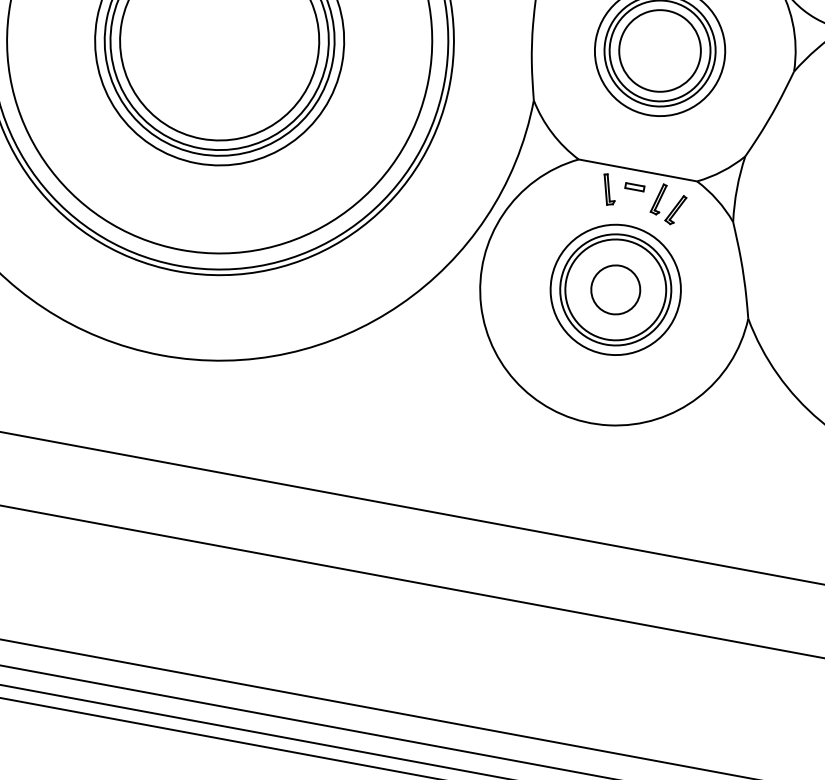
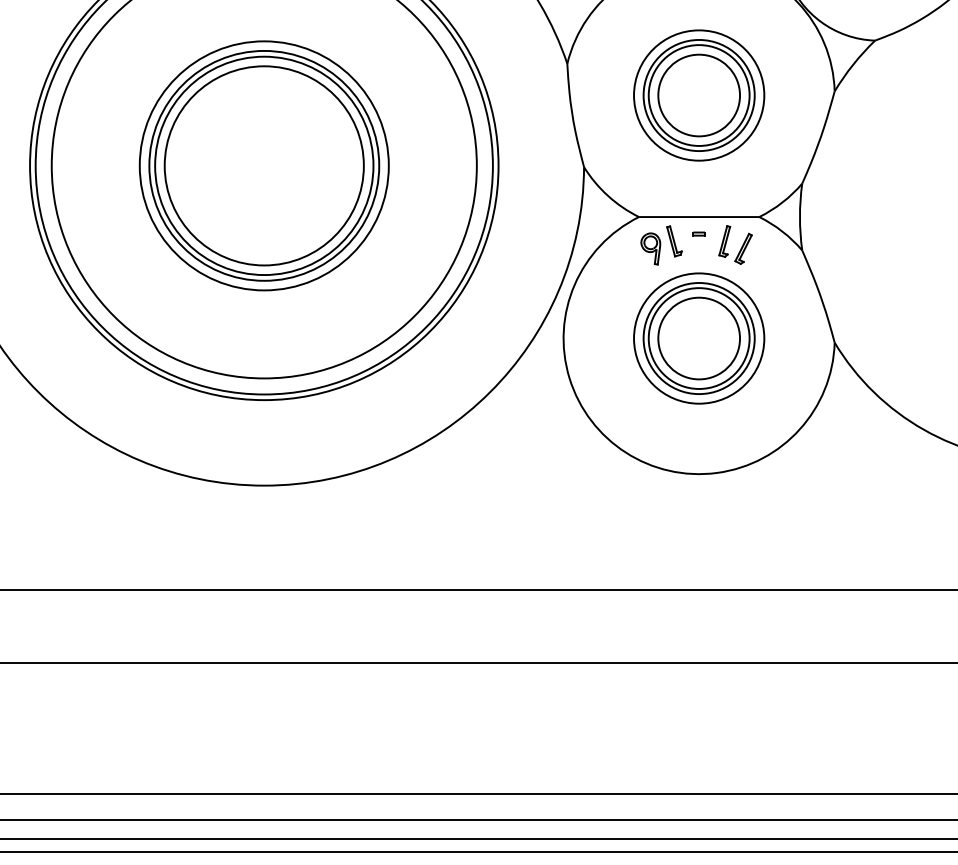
part: (634, 186) -> (698, 233), size x0.62
part: (584, 192) -> (650, 248), added
circle: (616, 289) -> (699, 338), size x1.67

